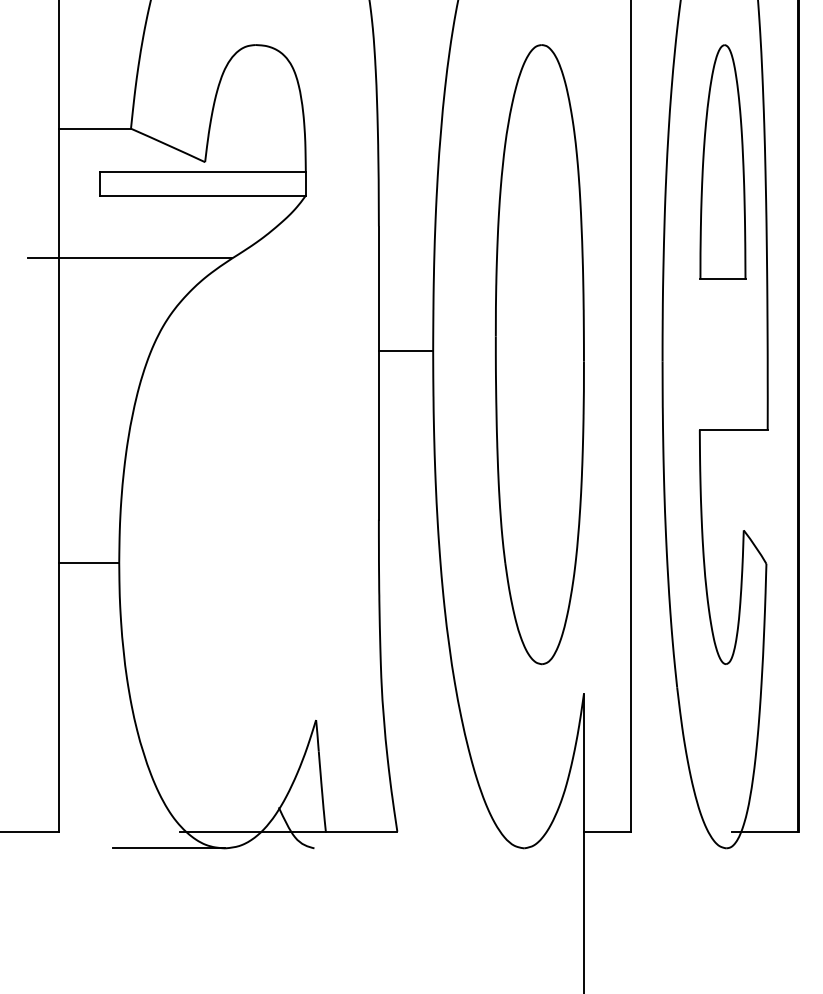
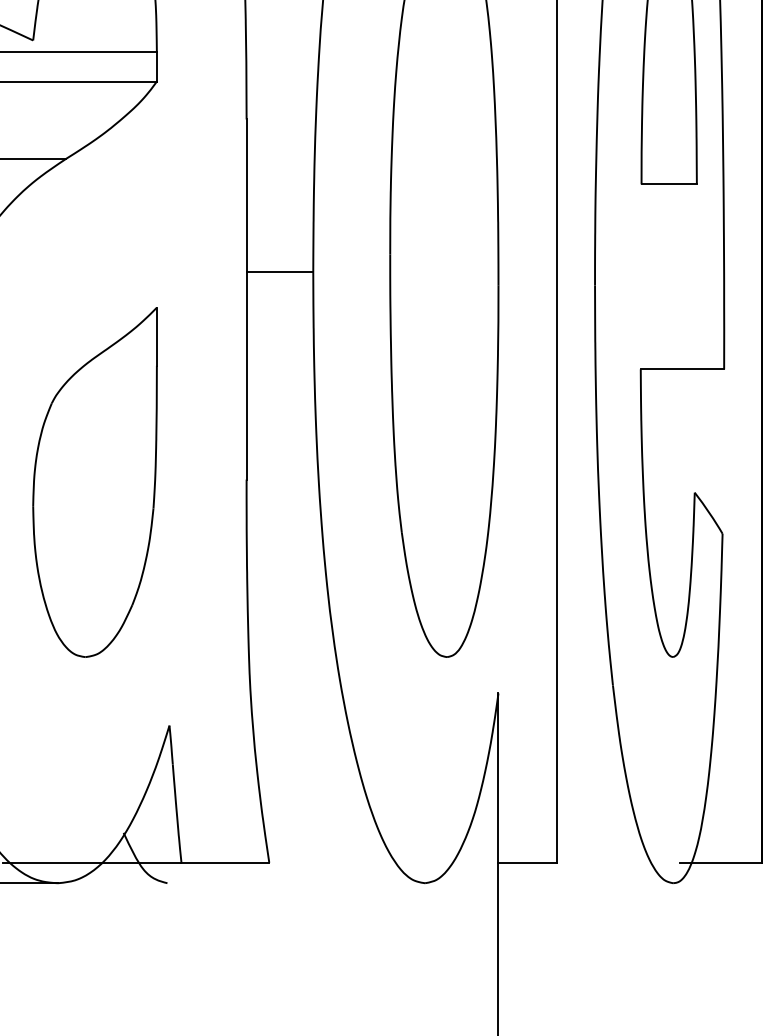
part: (255, 522) -> (95, 482), added

